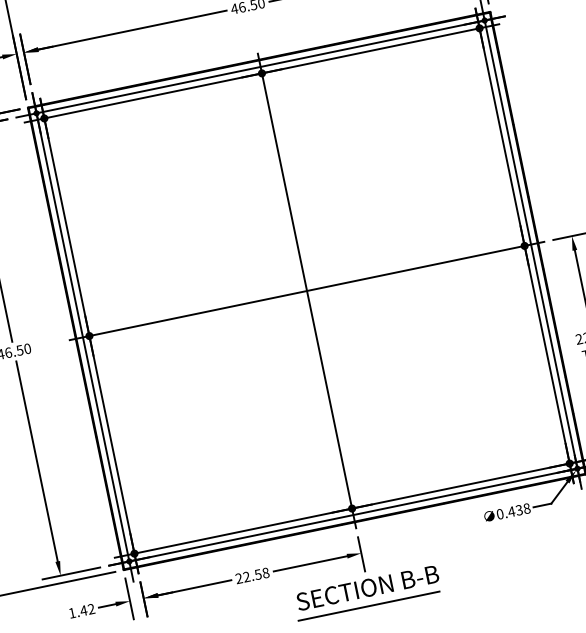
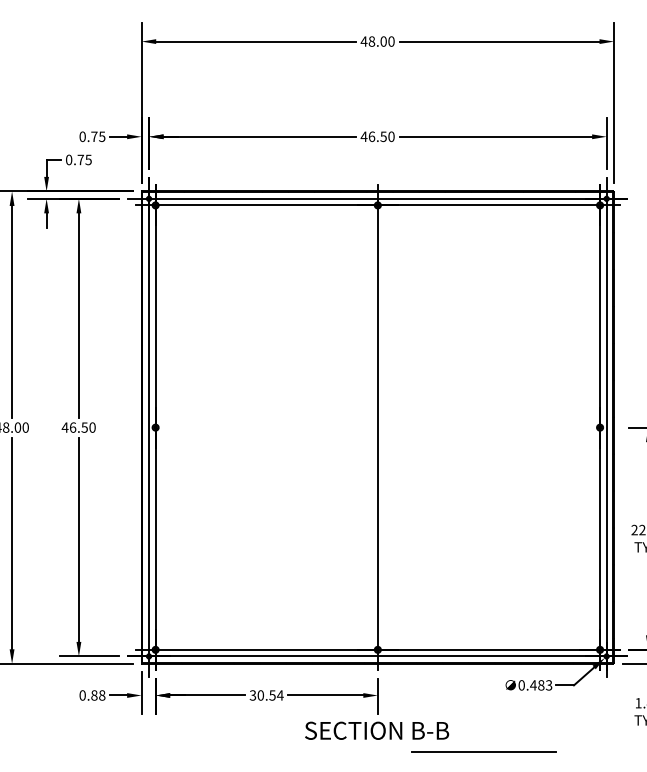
line: (306, 290) -> (377, 427), removed
text: (523, 509) -> (545, 685), 0.438 -> 0.483
text: (252, 575) -> (266, 695), 22.58 -> 30.54
line: (368, 605) -> (483, 751), moved
text: (81, 611) -> (92, 695), 1.42 -> 0.88

